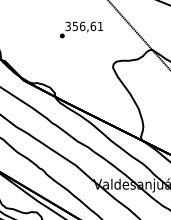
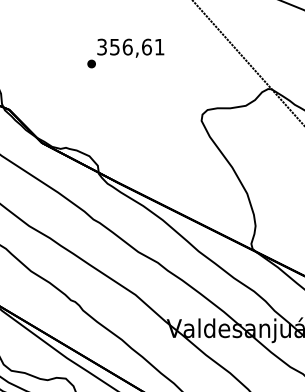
text: (81, 29) -> (125, 52), moved

